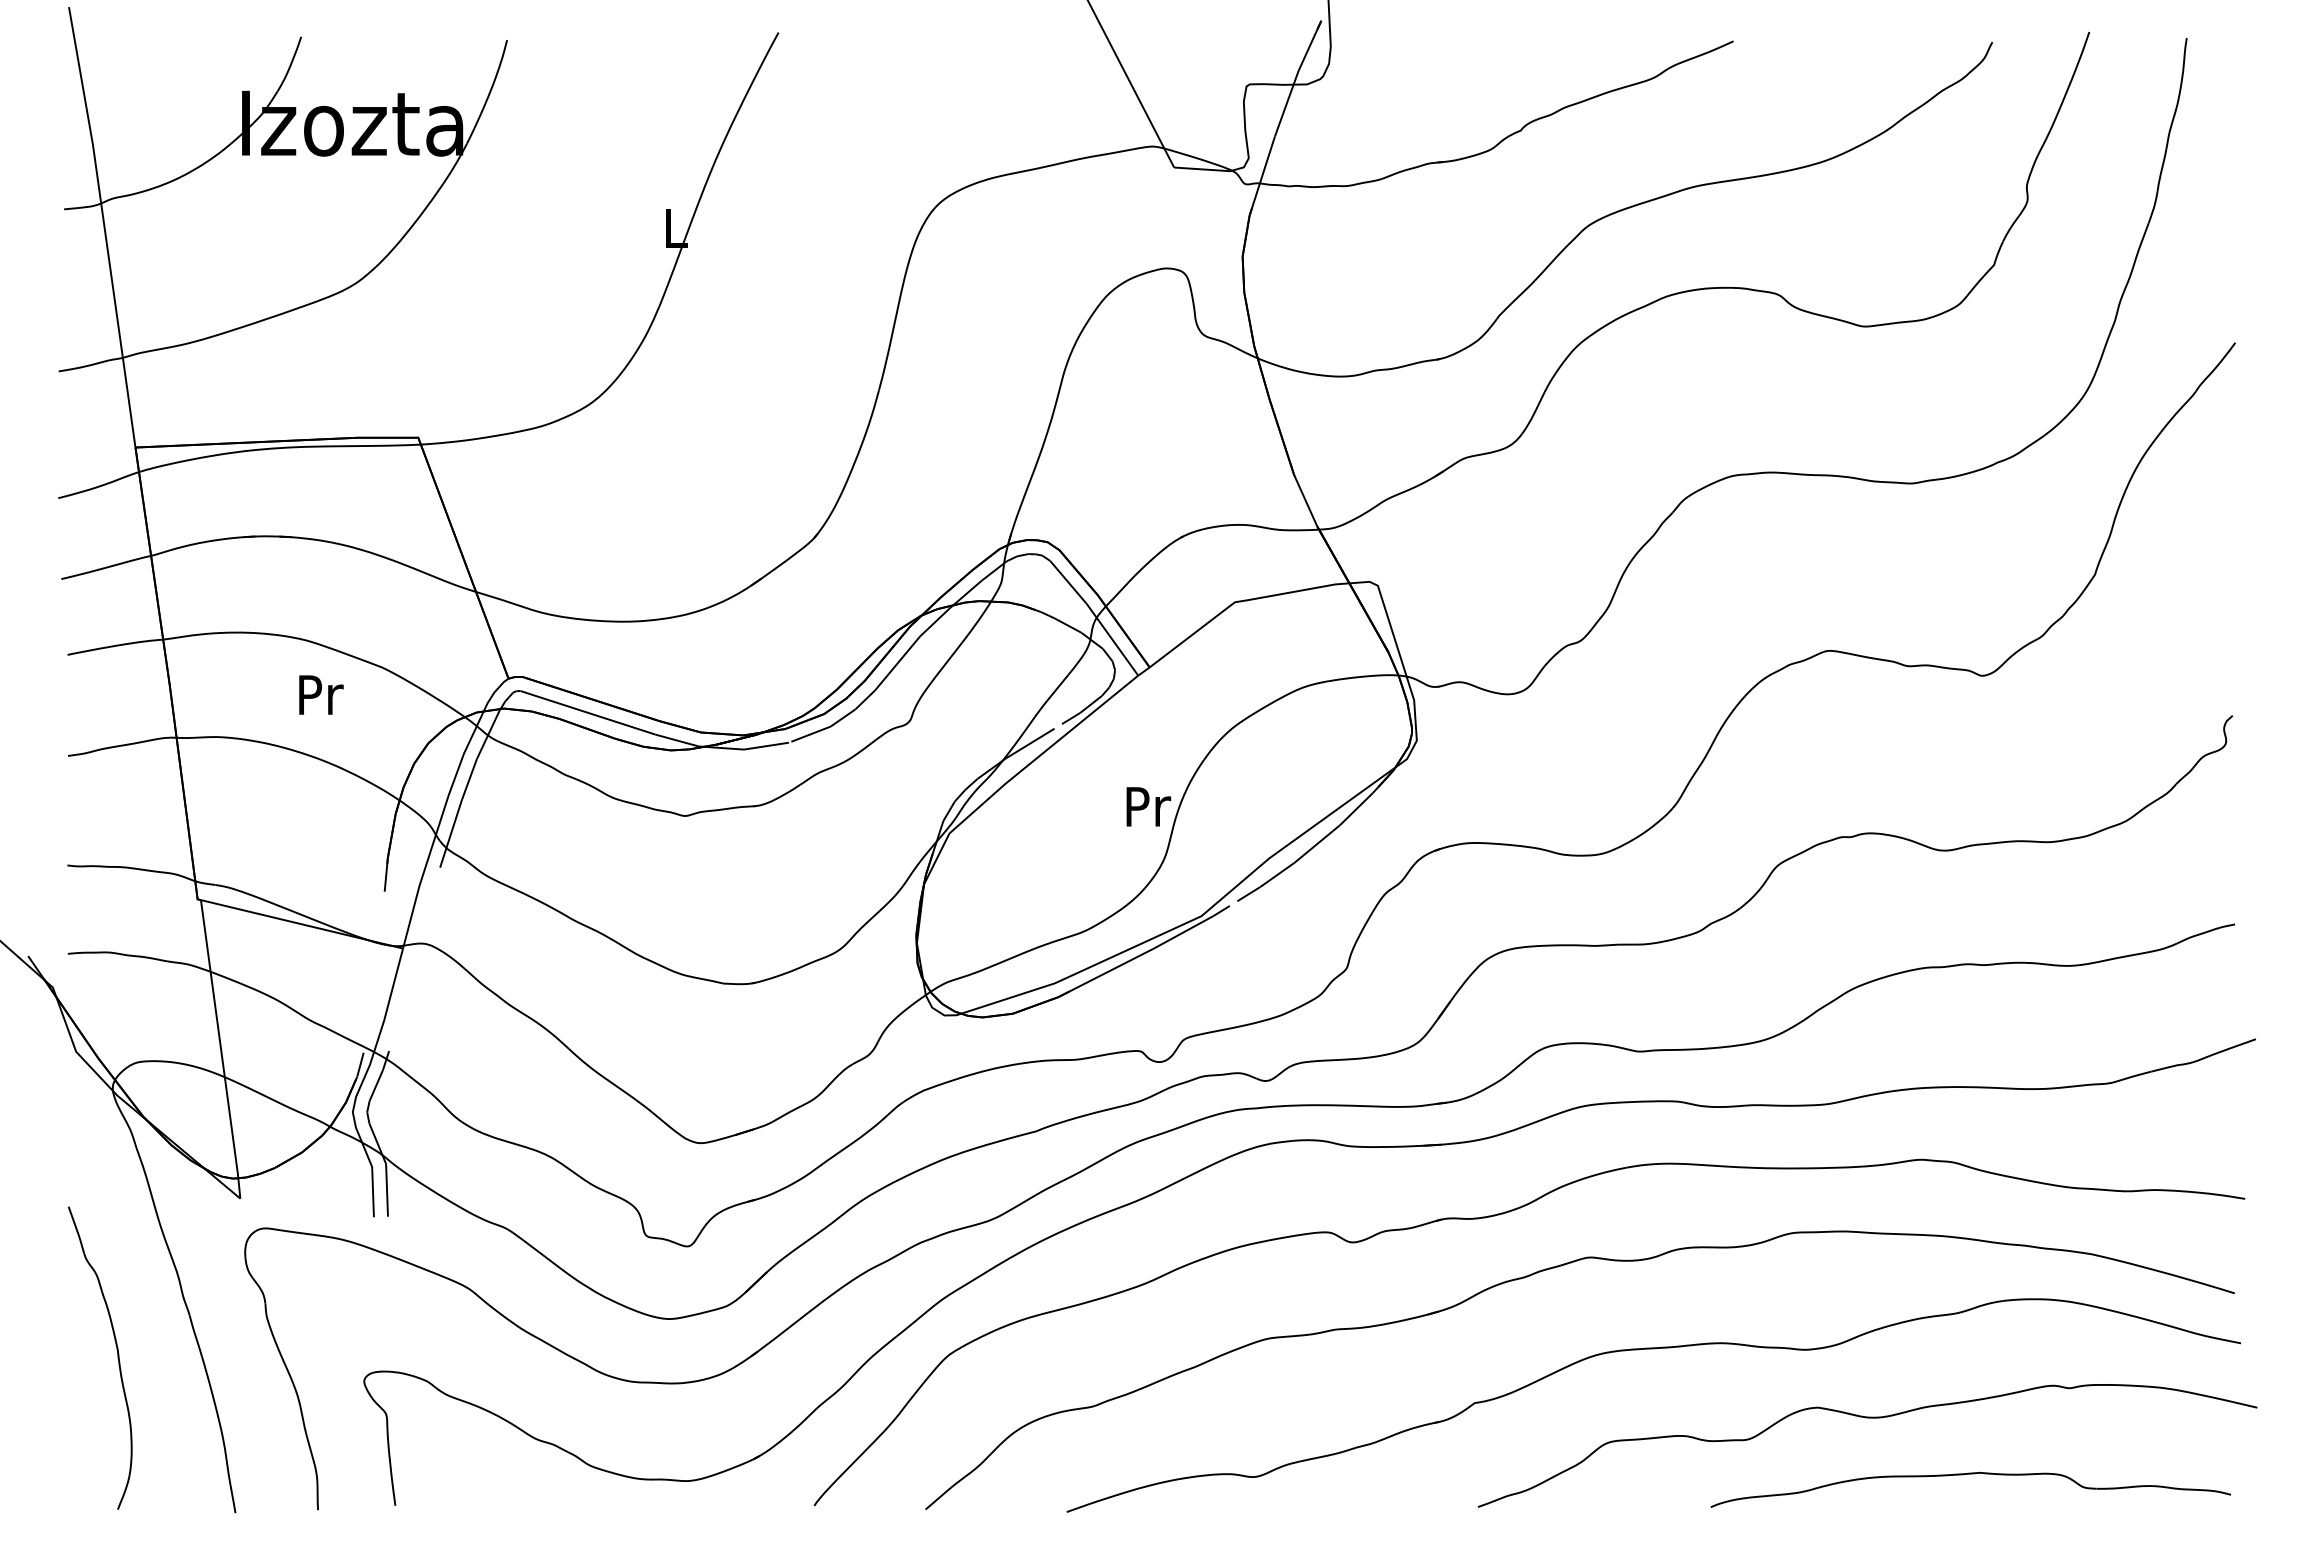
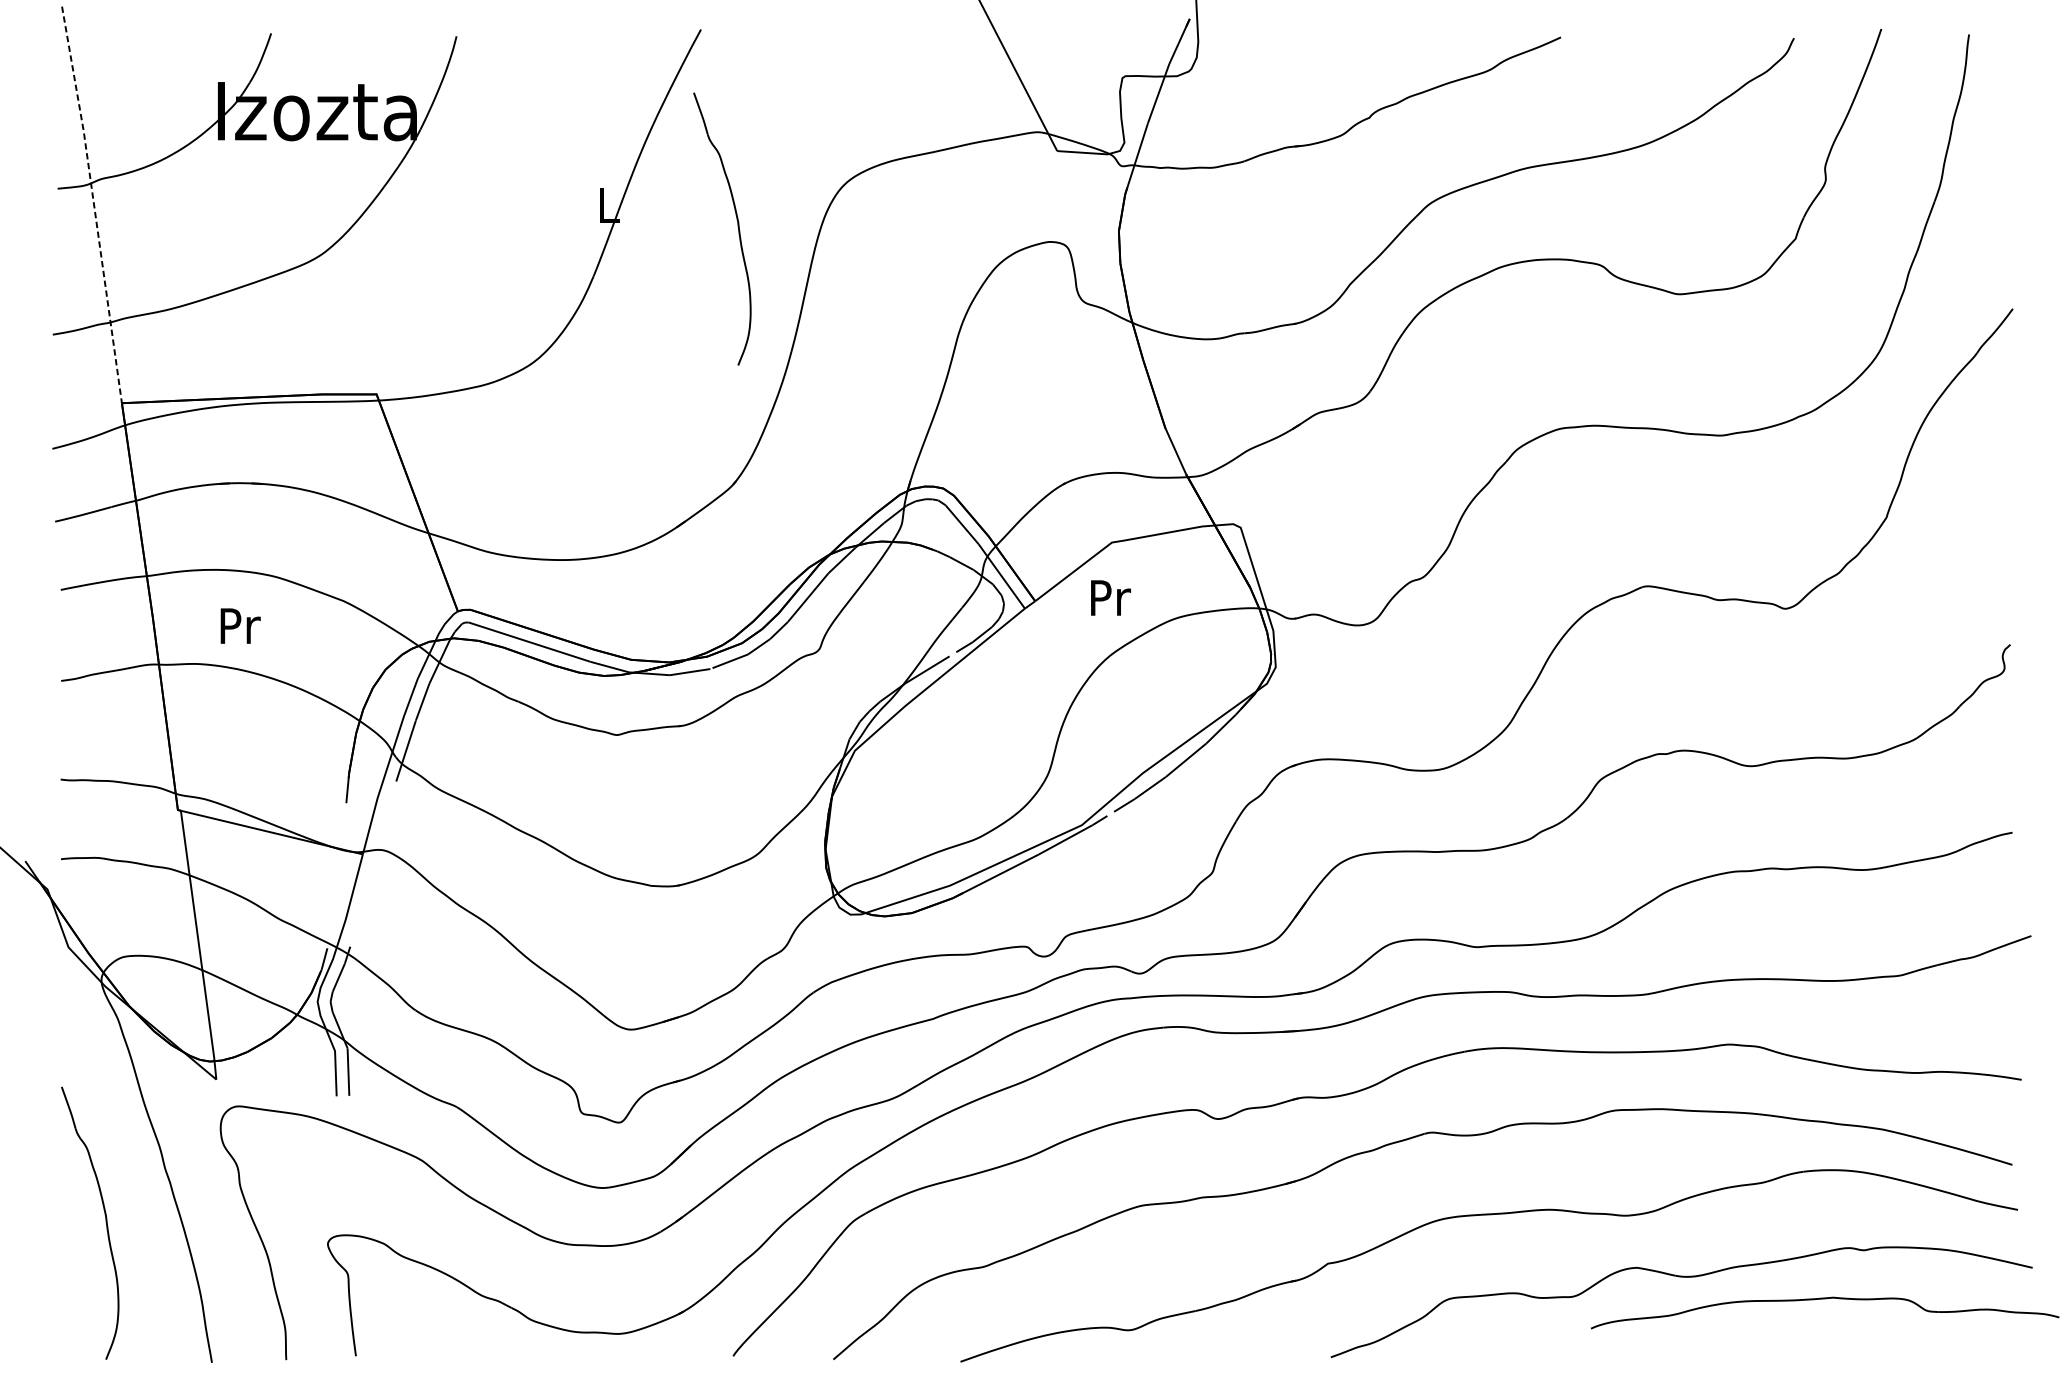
line: (104, 227) -> (94, 205), solid -> dashed
part: (819, 253) -> (737, 228), added
text: (321, 694) -> (240, 625), moved
text: (1148, 806) -> (1110, 597), moved
part: (1970, 1474) -> (1824, 1299), moved

